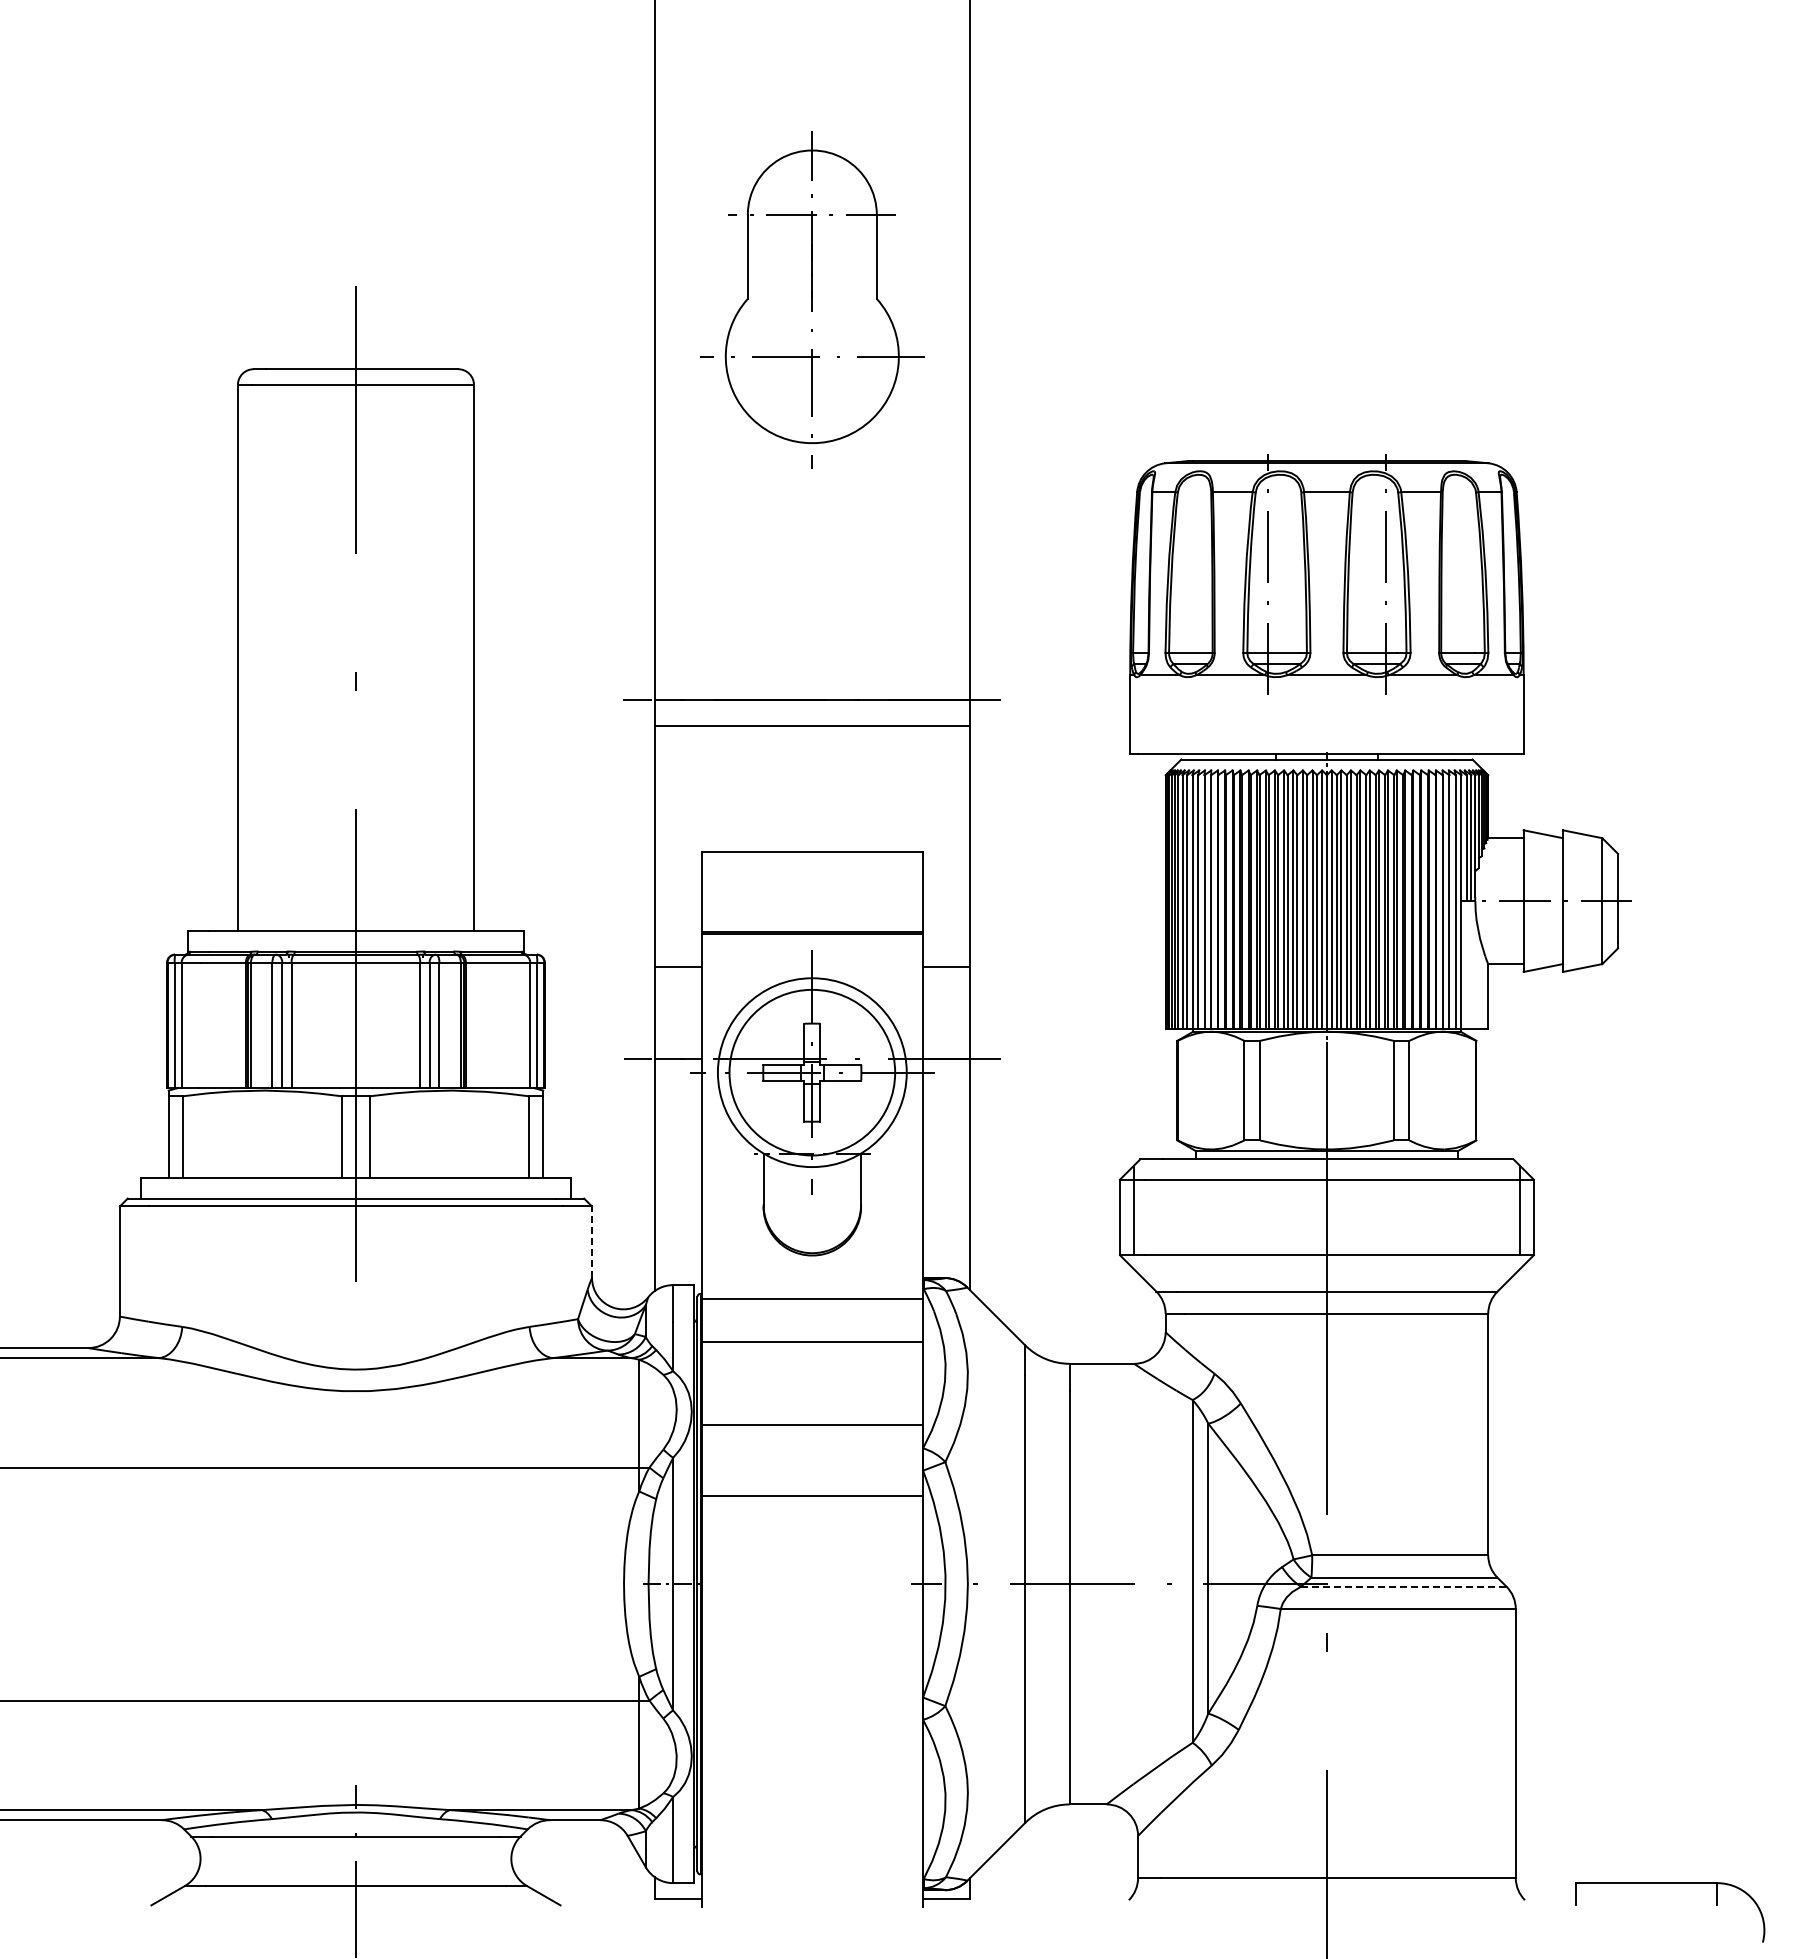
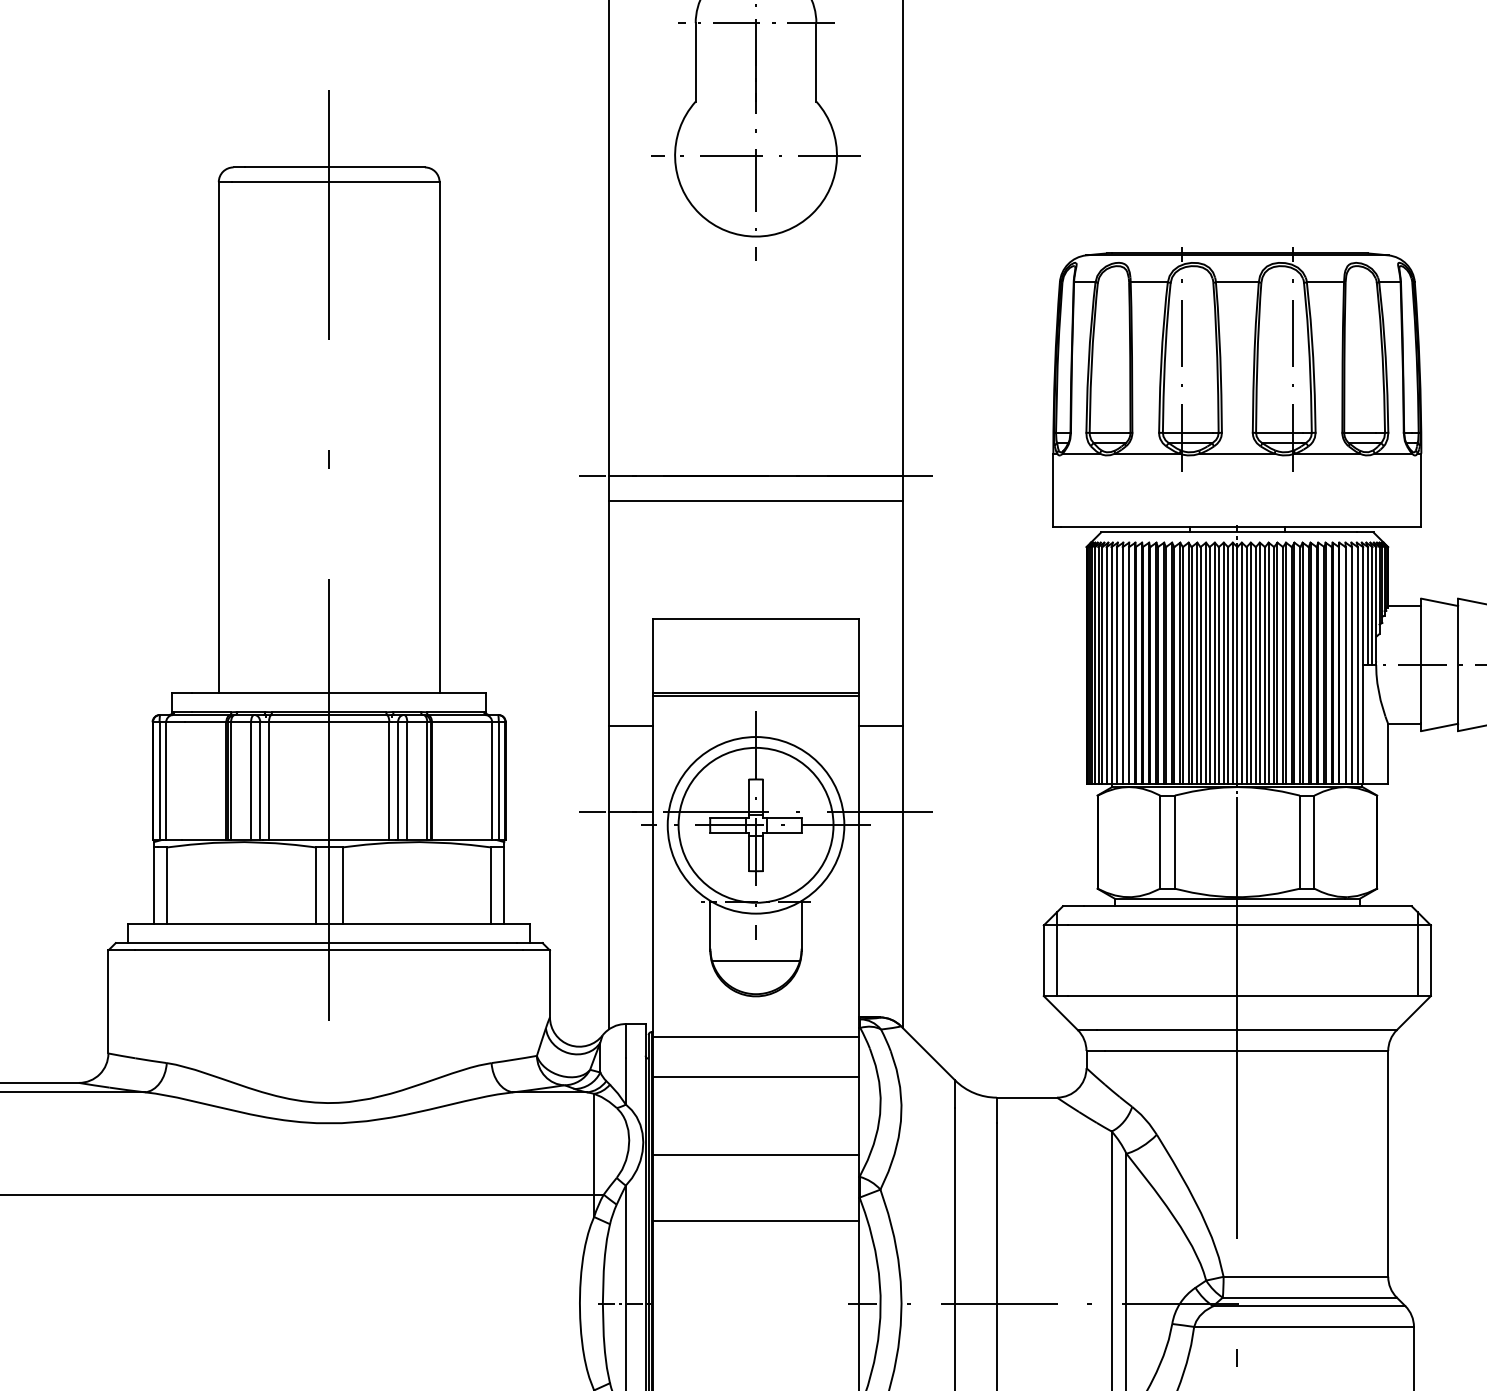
line: (812, 1217) -> (756, 960), added
line: (592, 1242) -> (550, 984), dashed -> solid
line: (1403, 1586) -> (1308, 1305), dashed -> solid

